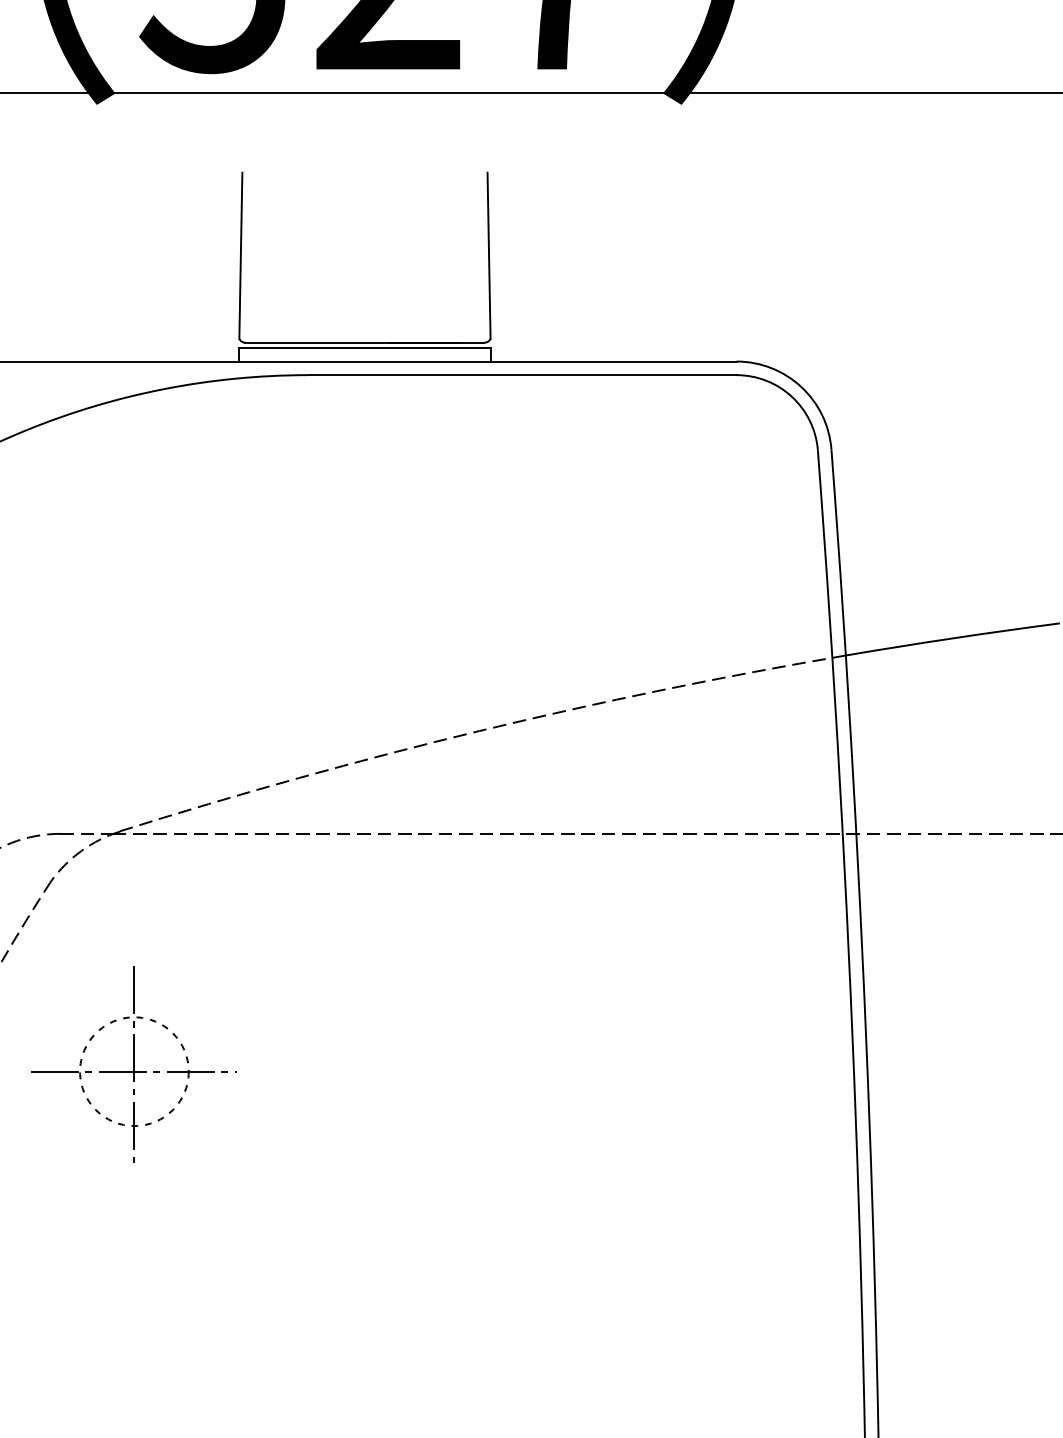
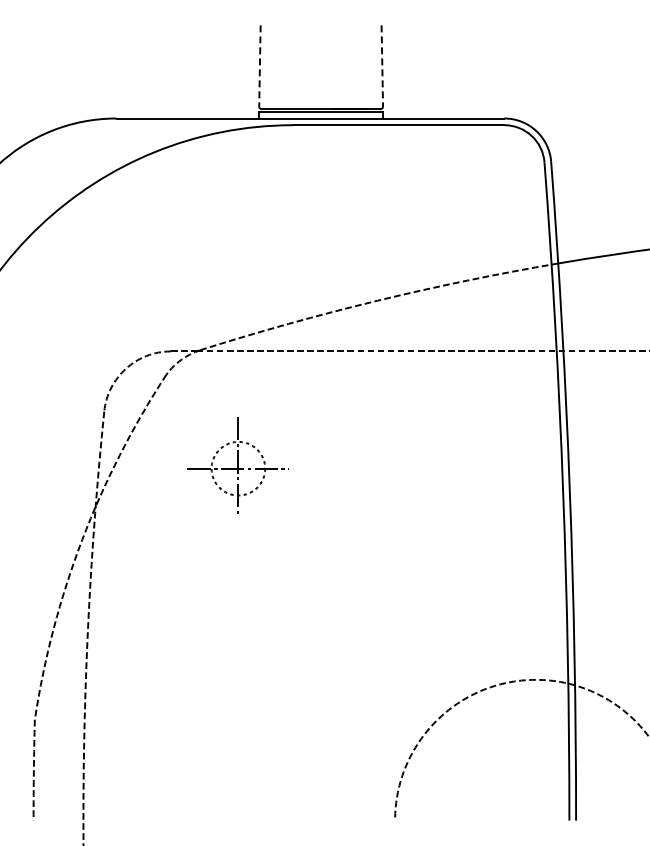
line: (239, 256) -> (259, 66), solid -> dashed
line: (489, 256) -> (382, 66), solid -> dashed
part: (132, 1065) -> (237, 465), moved

